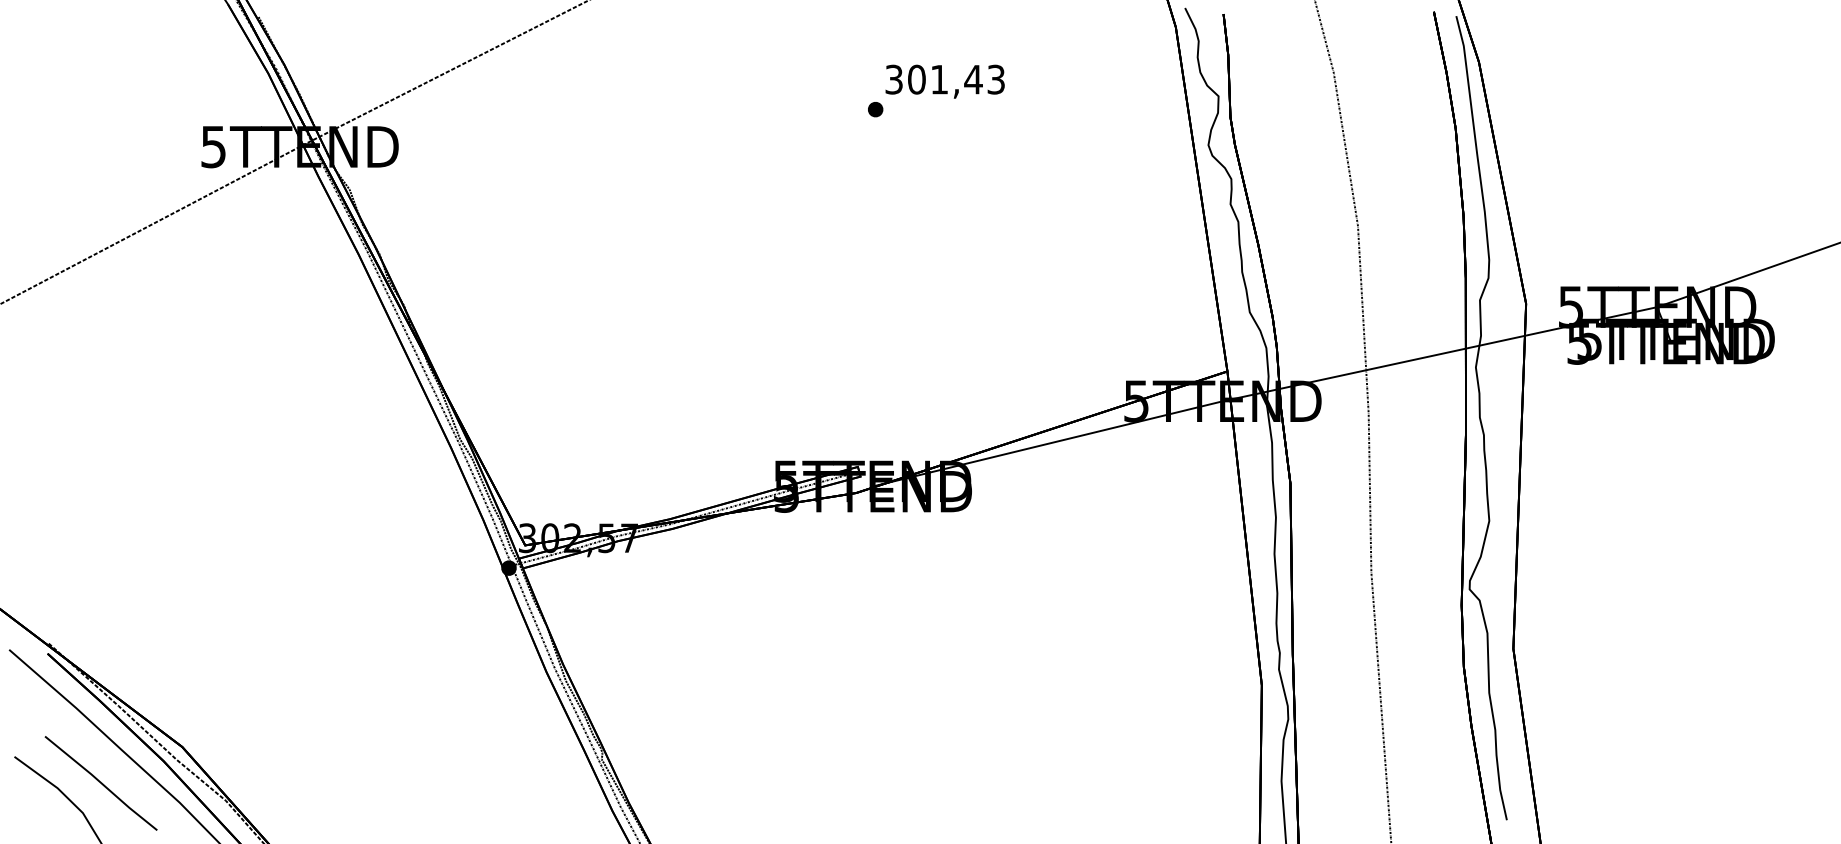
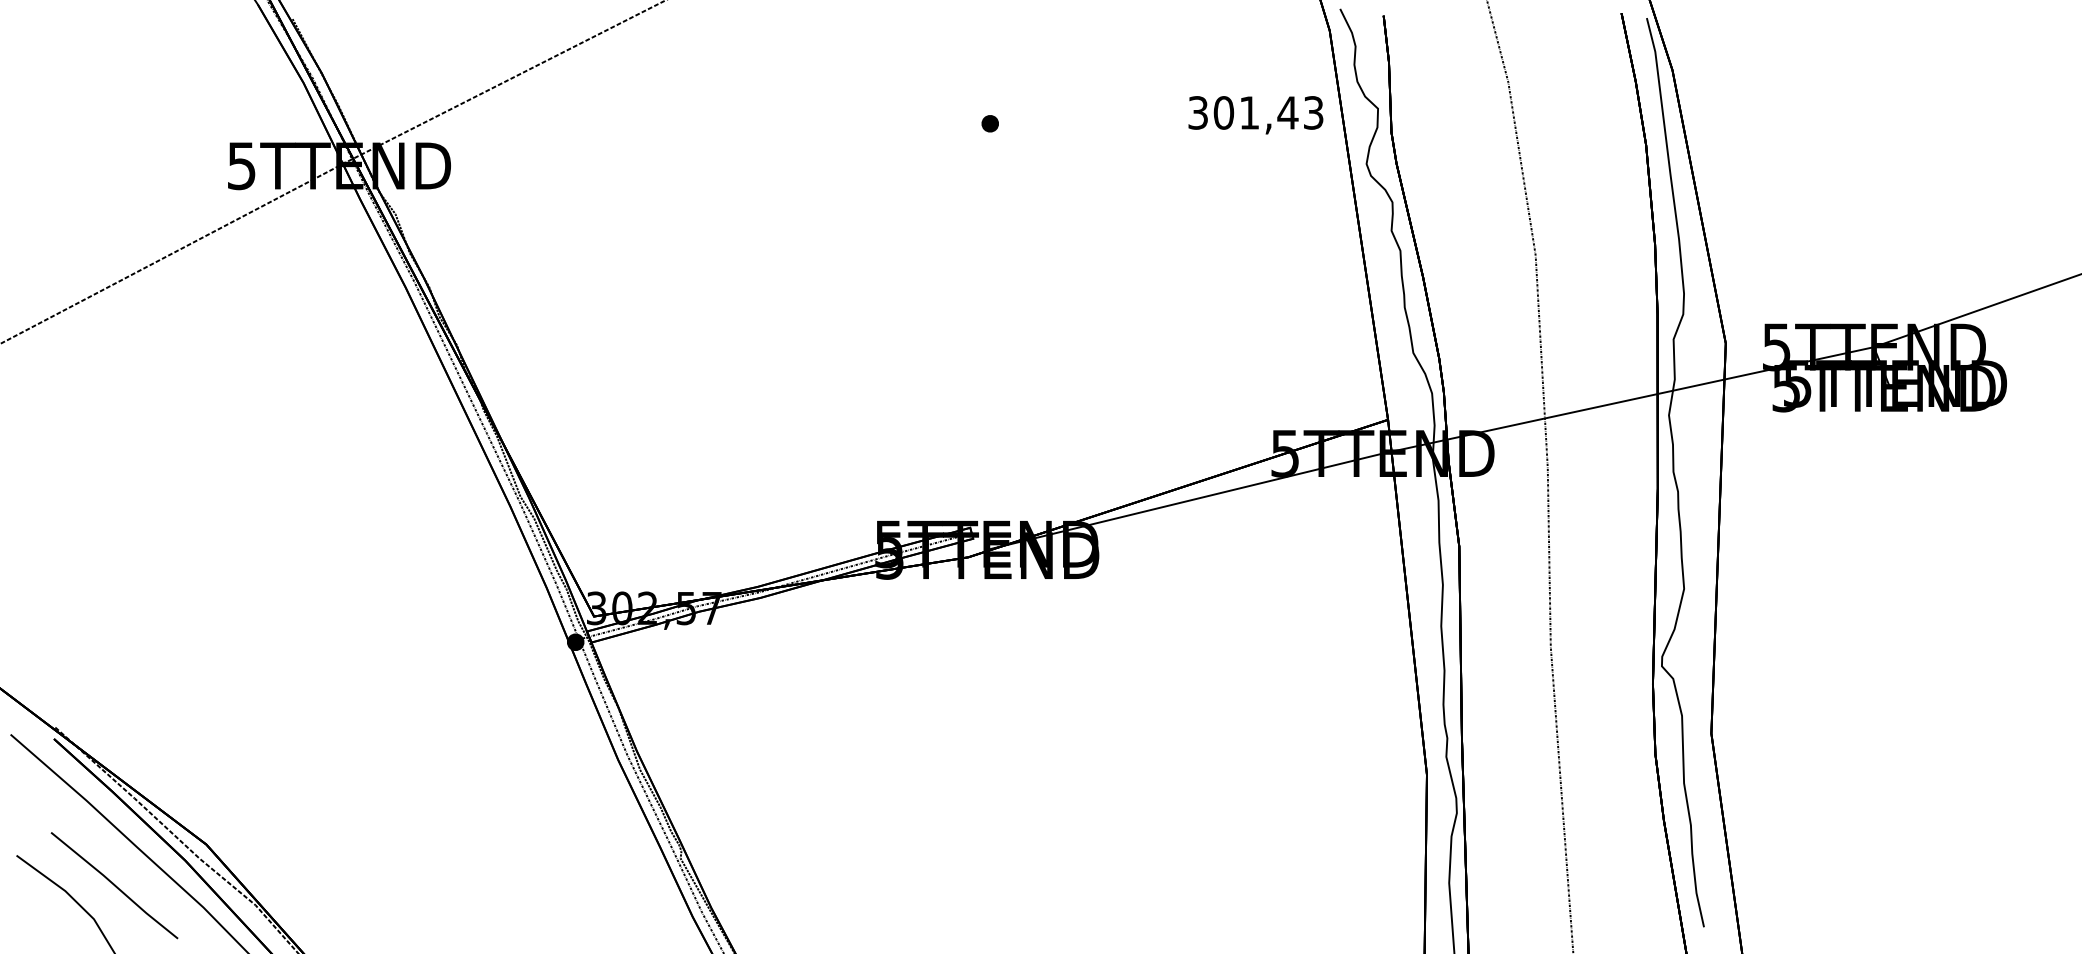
text: (944, 81) -> (1255, 115), moved

